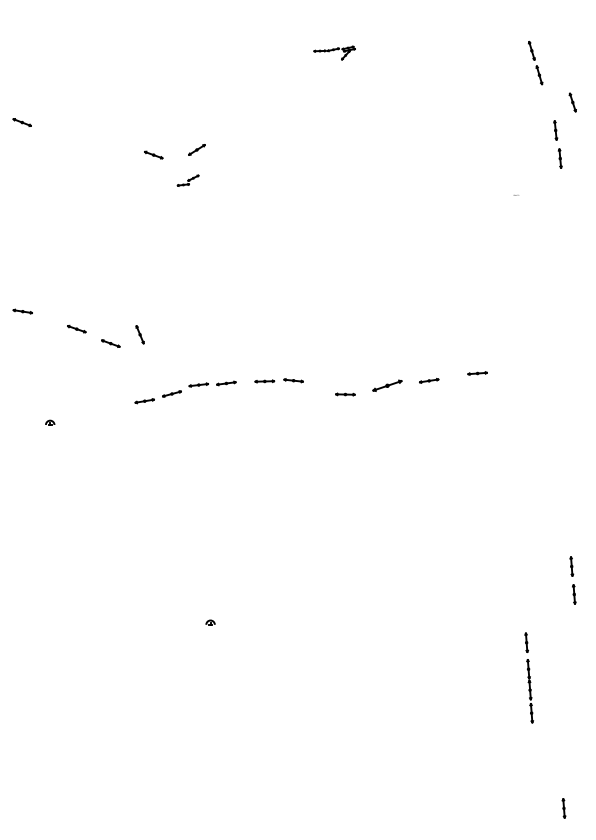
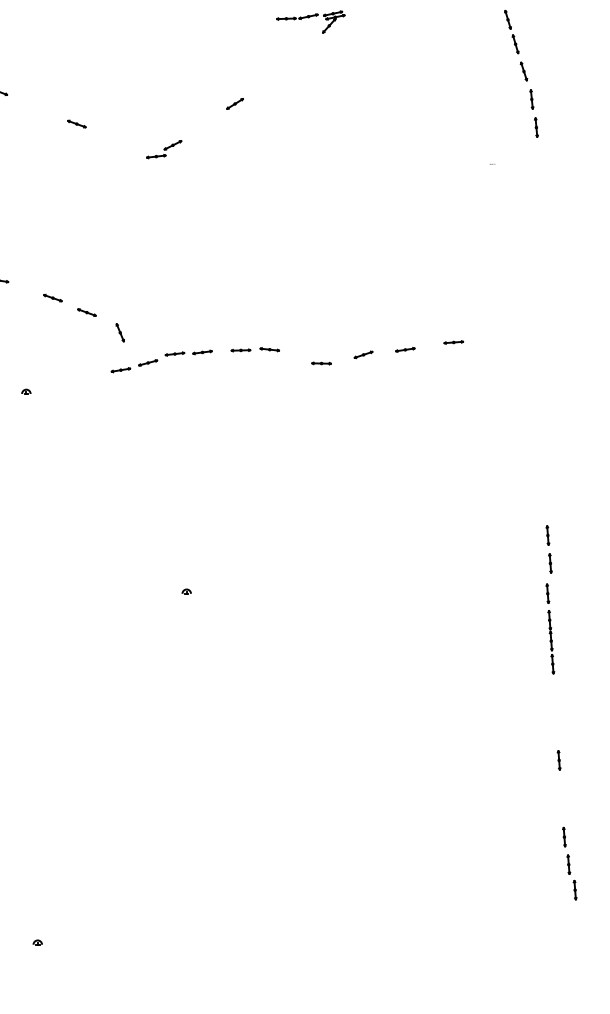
part: (334, 52) -> (310, 21), size x1.67
part: (572, 102) -> (523, 71), moved
line: (196, 149) -> (234, 103), moved
line: (153, 154) -> (76, 123), moved
part: (188, 180) -> (164, 149), size x1.67
line: (139, 334) -> (119, 332), moved
part: (387, 385) -> (363, 354), size x0.62
part: (529, 677) -> (550, 628), moved
line: (563, 808) -> (558, 760), moved

